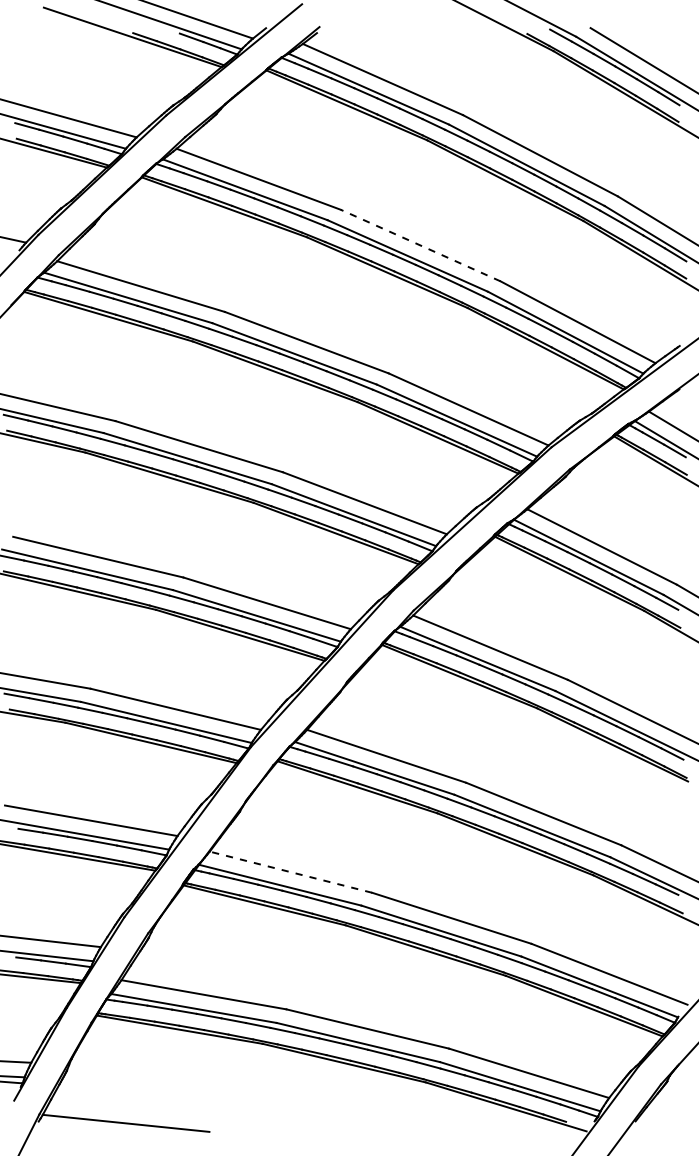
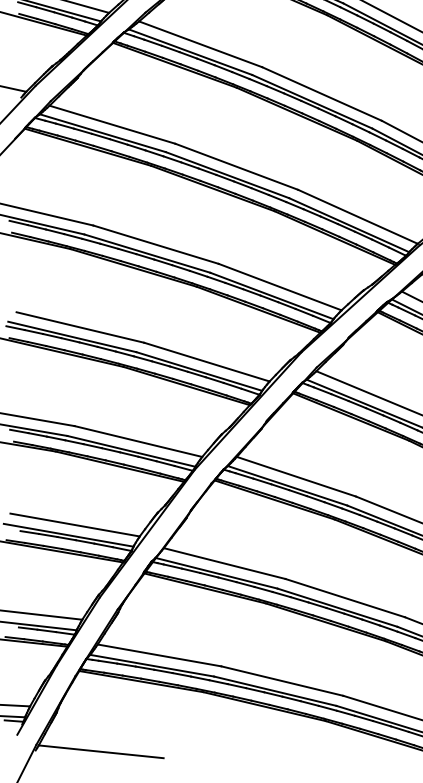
line: (420, 245) -> (321, 93), dashed -> solid
line: (290, 872) -> (224, 563), dashed -> solid

